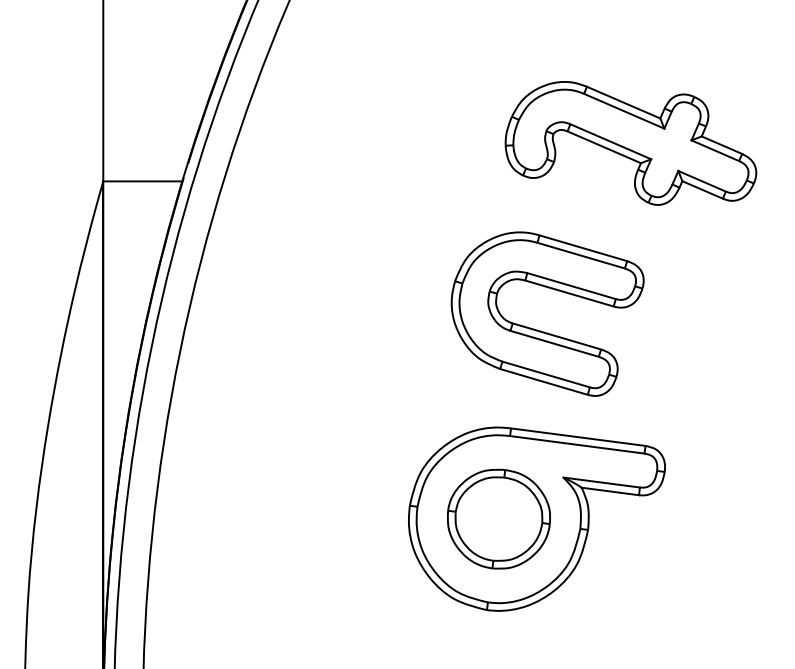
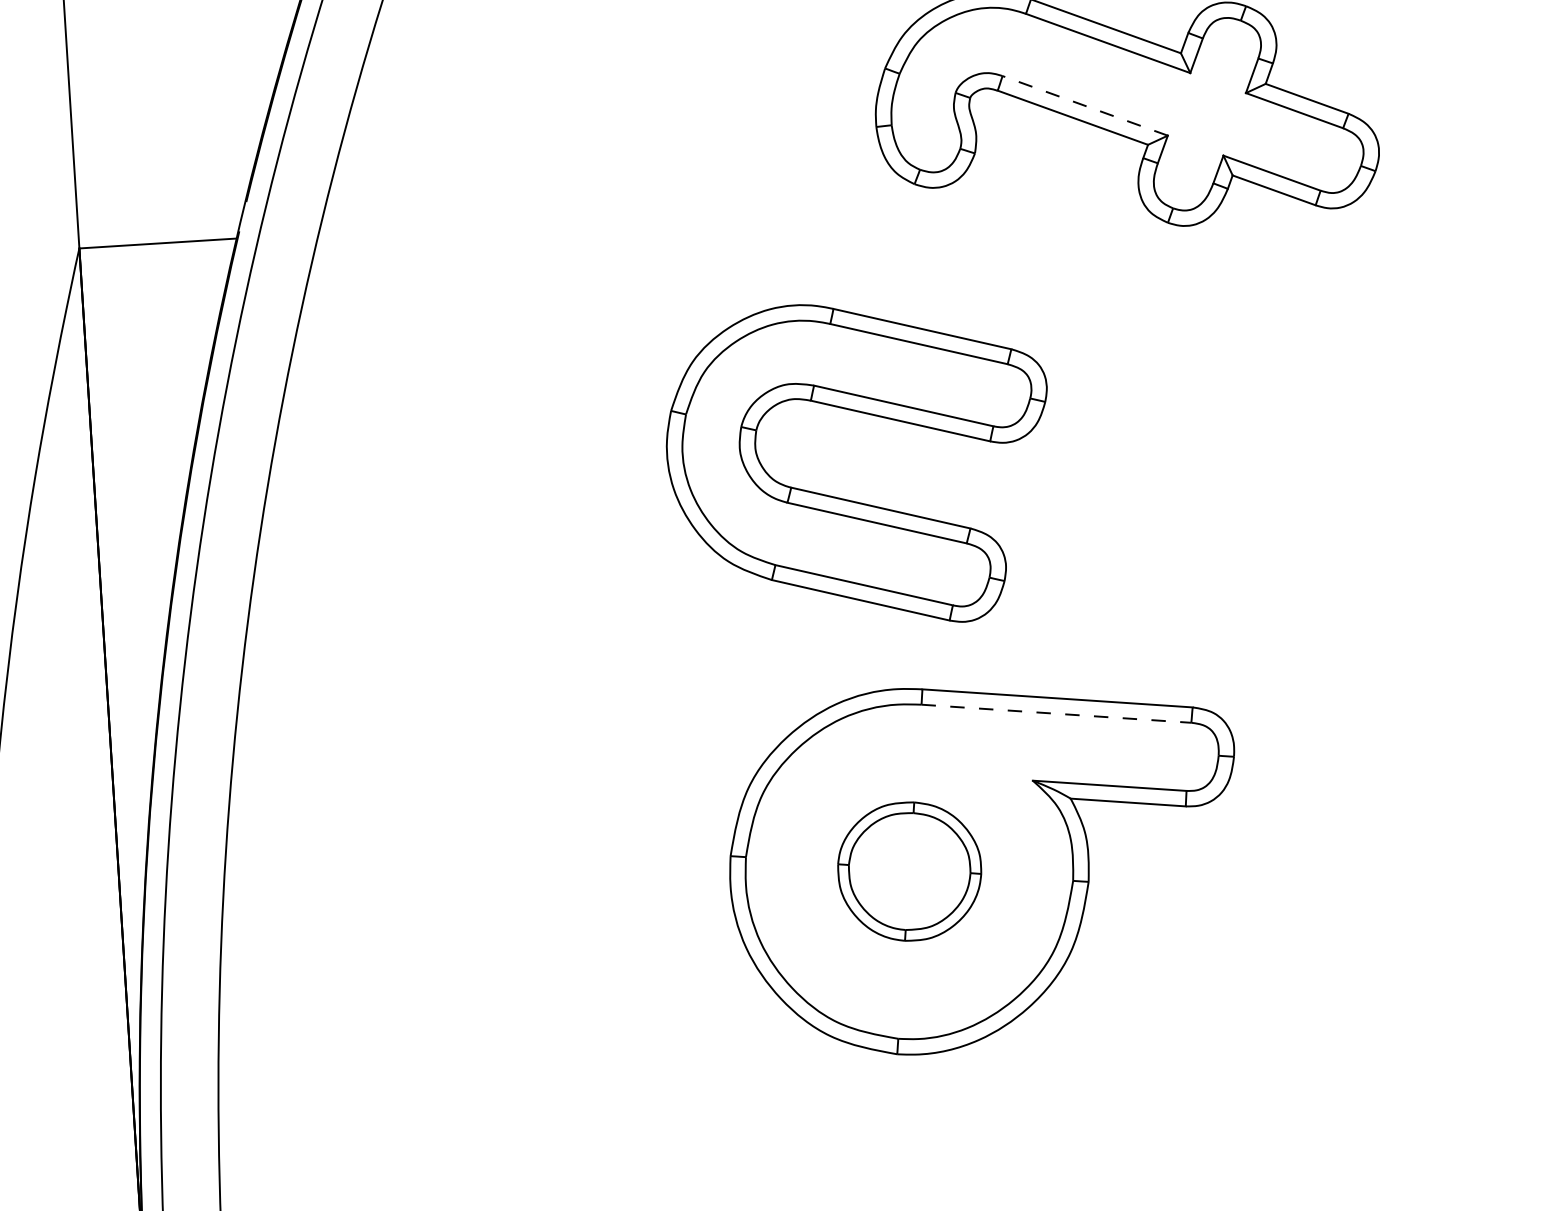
line: (610, 141) -> (1084, 105), solid -> dashed
part: (544, 331) -> (855, 499), moved
line: (577, 444) -> (1056, 713), solid -> dashed
part: (498, 518) -> (908, 870), size x0.7

